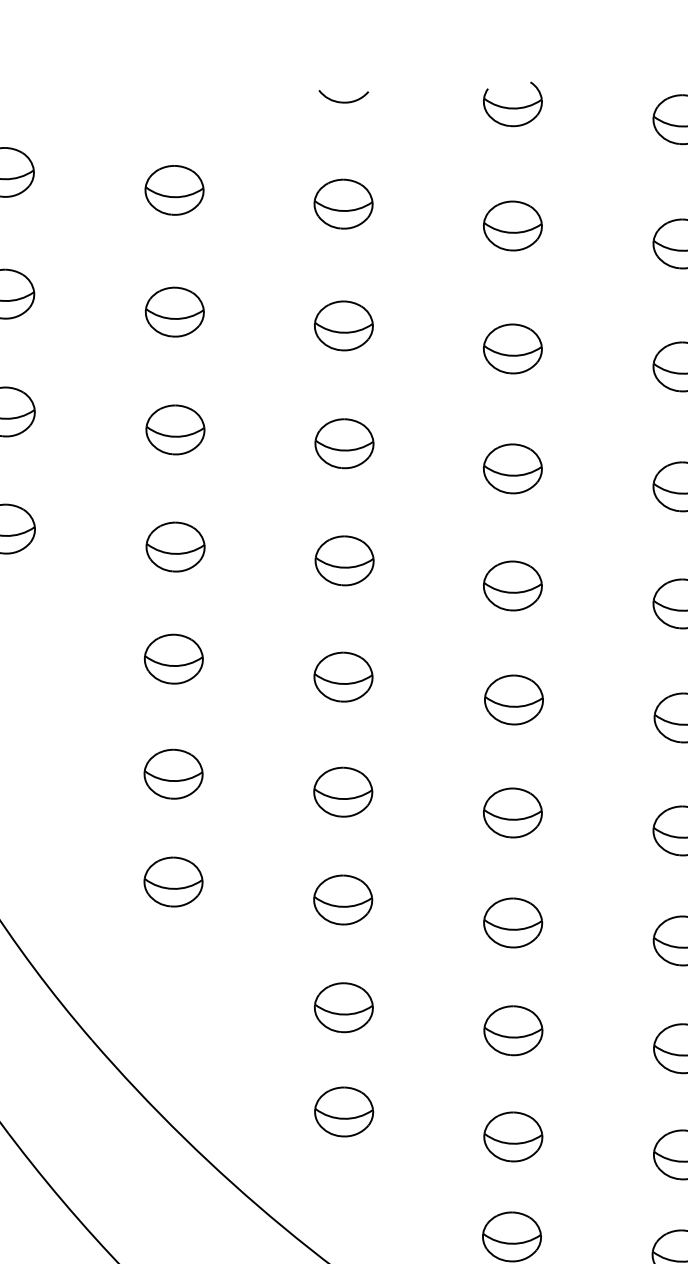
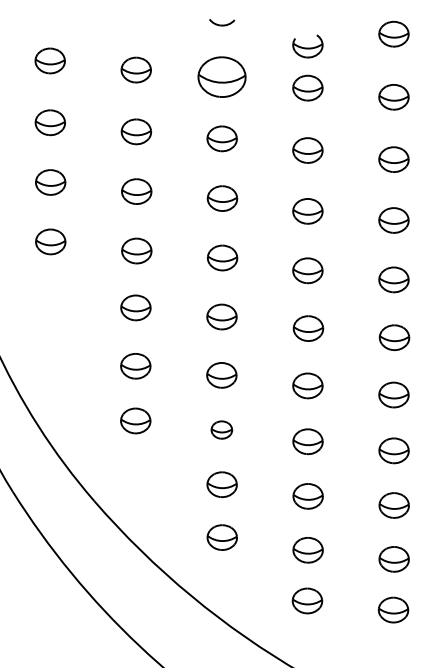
part: (512, 104) -> (307, 46), moved
part: (342, 203) -> (221, 76), size x1.6
part: (342, 898) -> (221, 429), size x0.7

